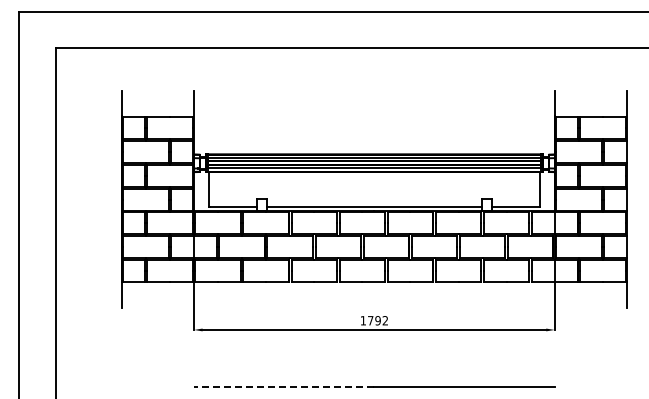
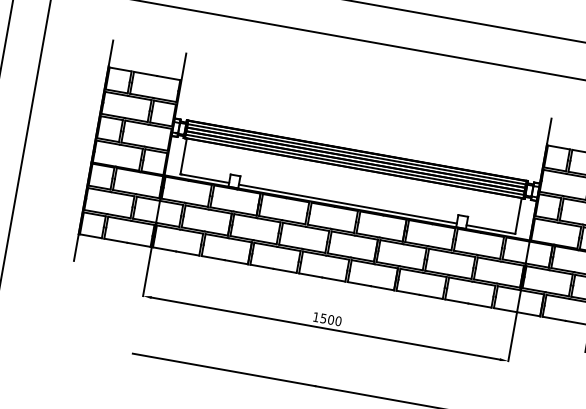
text: (378, 320) -> (331, 319), 1792 -> 1500
line: (283, 386) -> (223, 369), dashed -> solid

